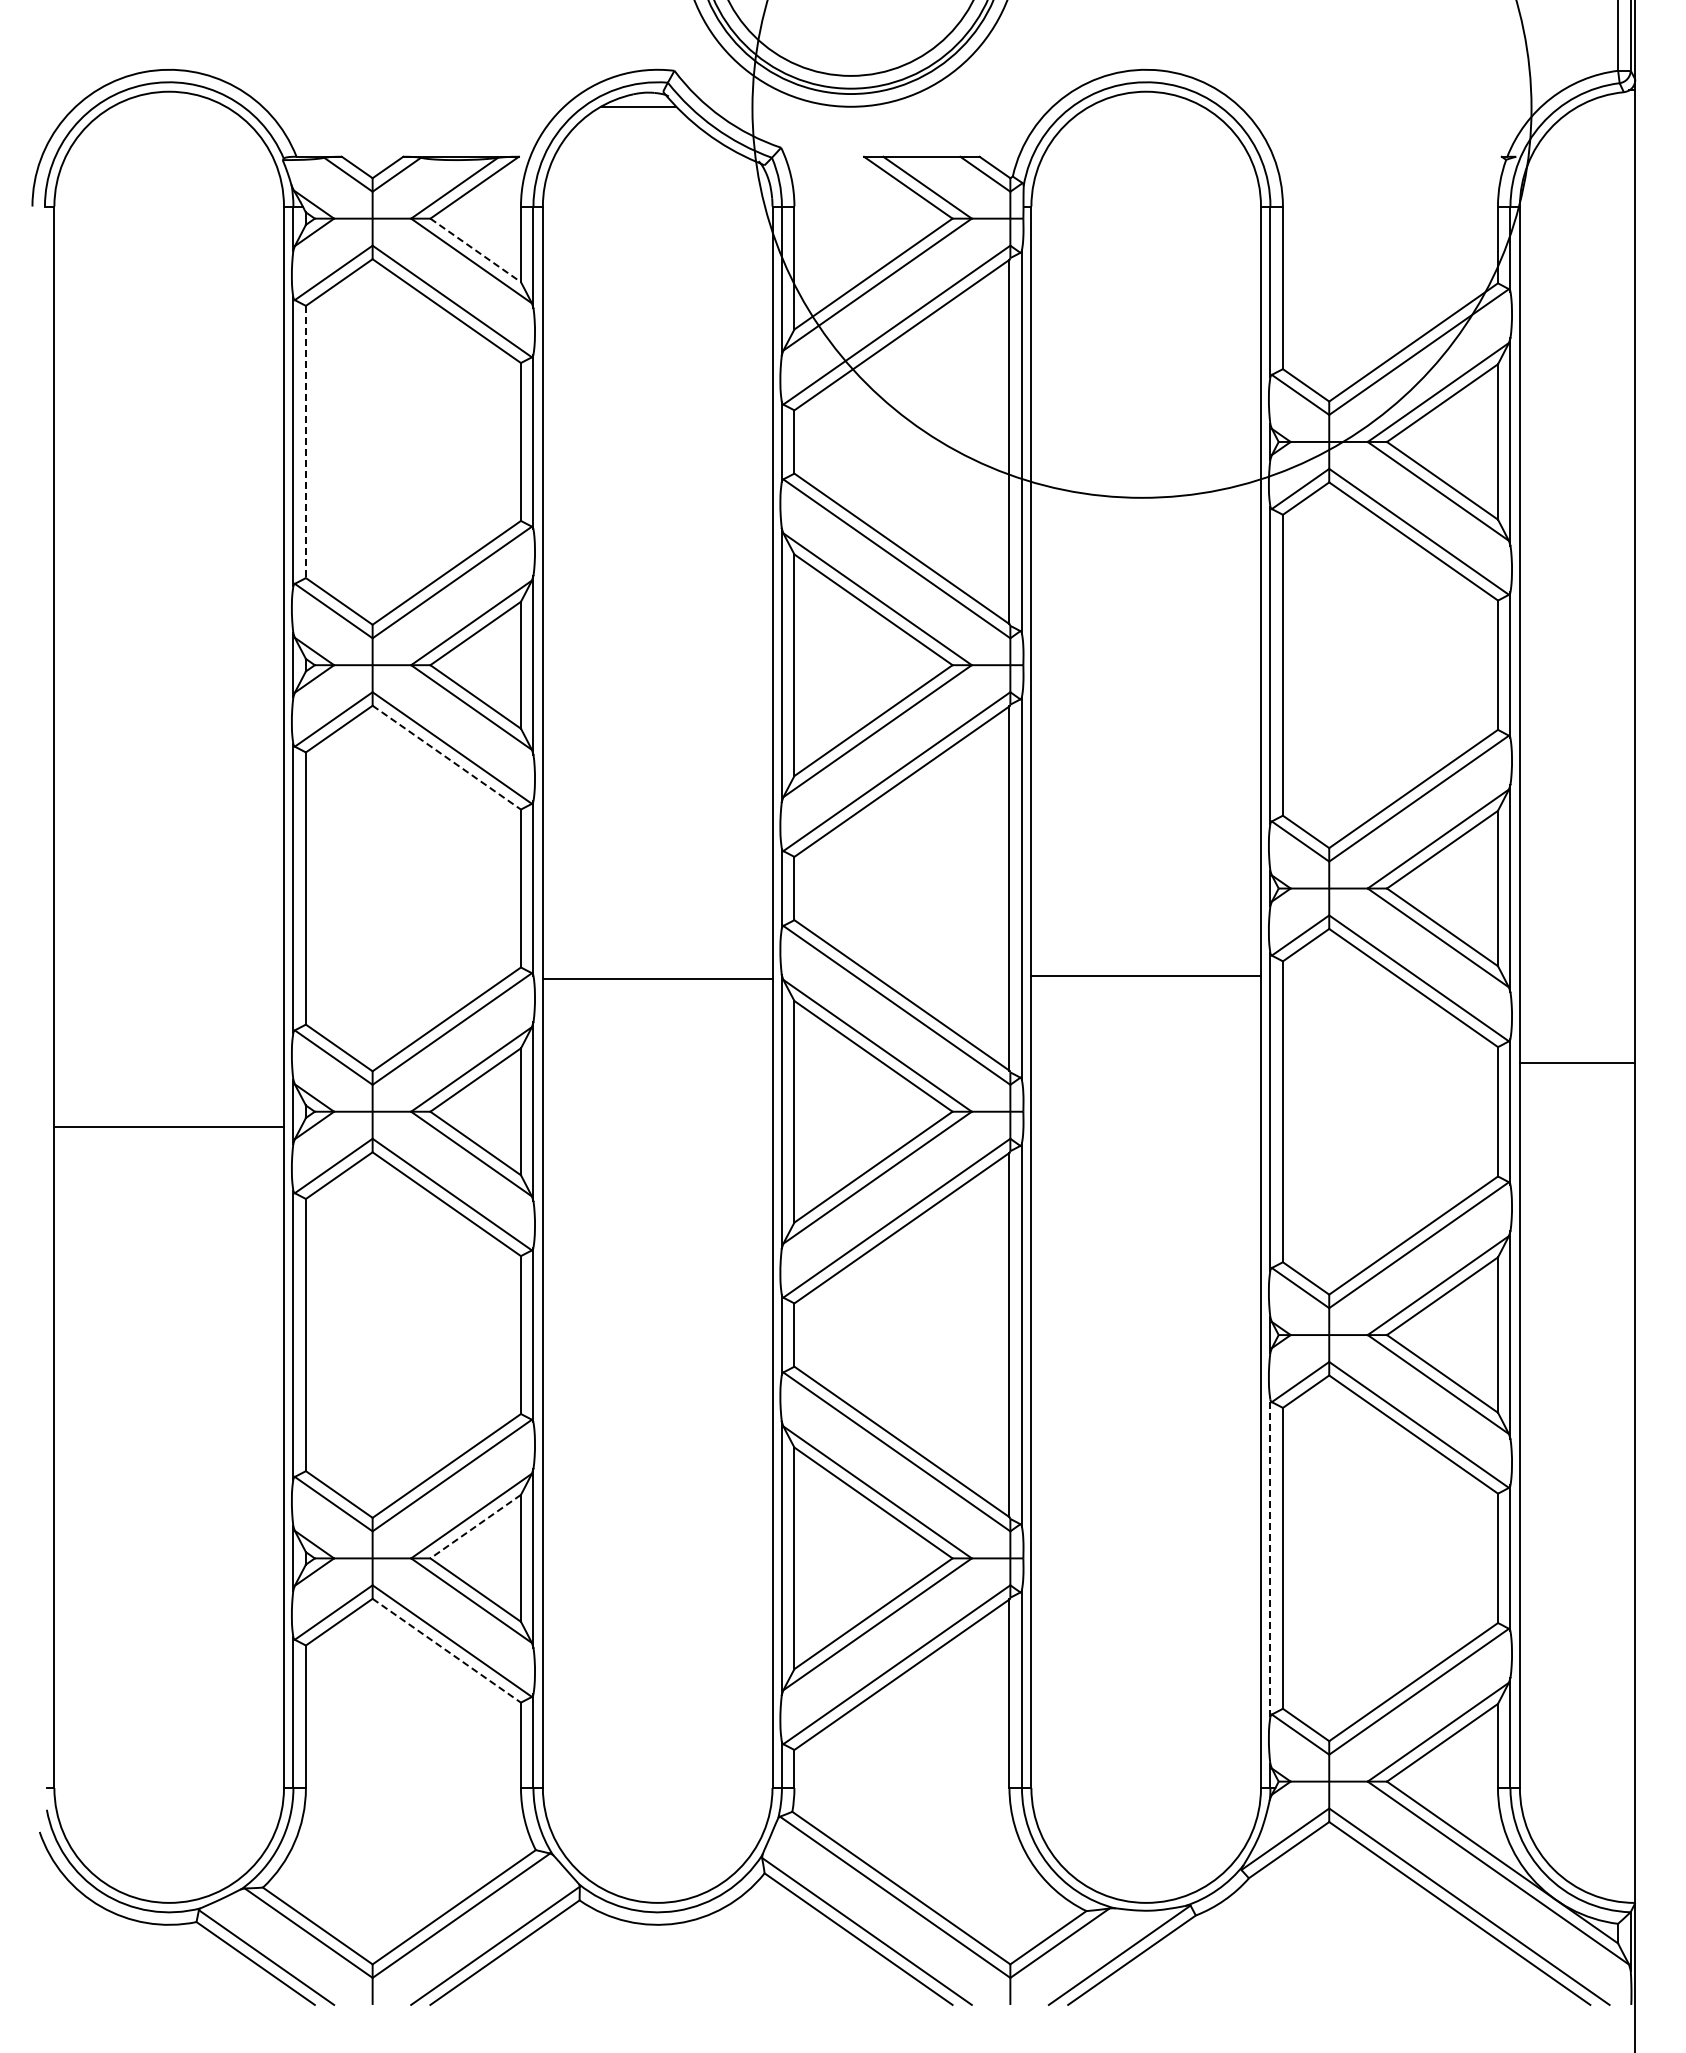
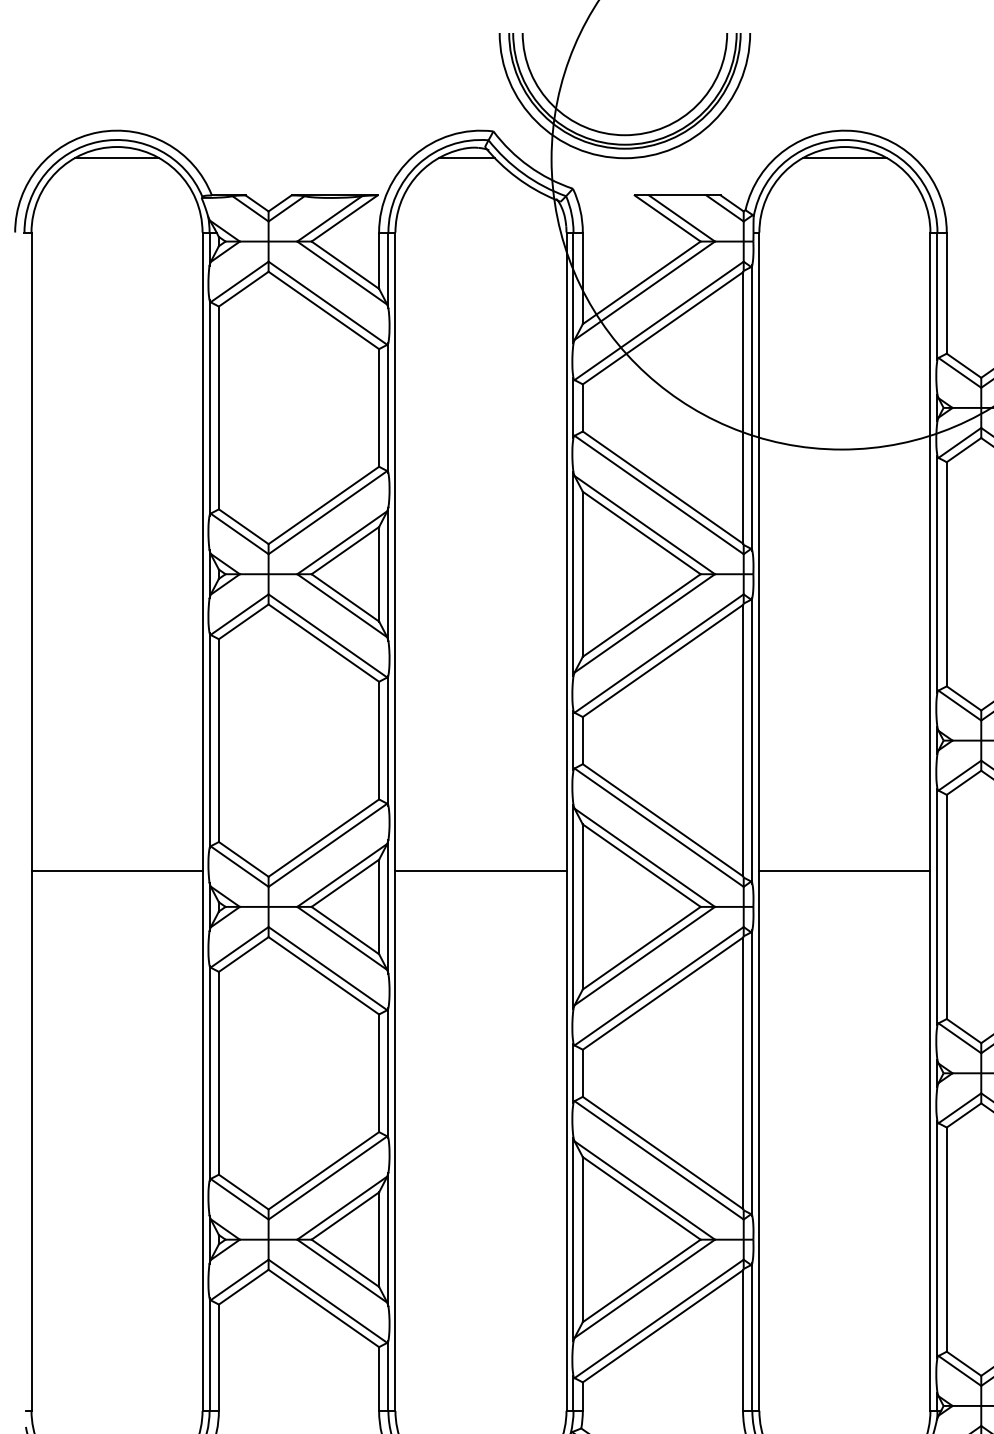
line: (168, 106) -> (116, 158), added
line: (1145, 106) -> (844, 158), added
line: (476, 250) -> (345, 265), dashed -> solid
line: (305, 442) -> (218, 408), dashed -> solid
line: (446, 757) -> (323, 643), dashed -> solid
line: (1146, 976) -> (845, 870), moved
line: (657, 979) -> (480, 870), moved
line: (168, 1127) -> (116, 870), moved
line: (475, 1526) -> (345, 1215), dashed -> solid
line: (1270, 1558) -> (937, 1239), dashed -> solid
line: (446, 1650) -> (323, 1308), dashed -> solid

